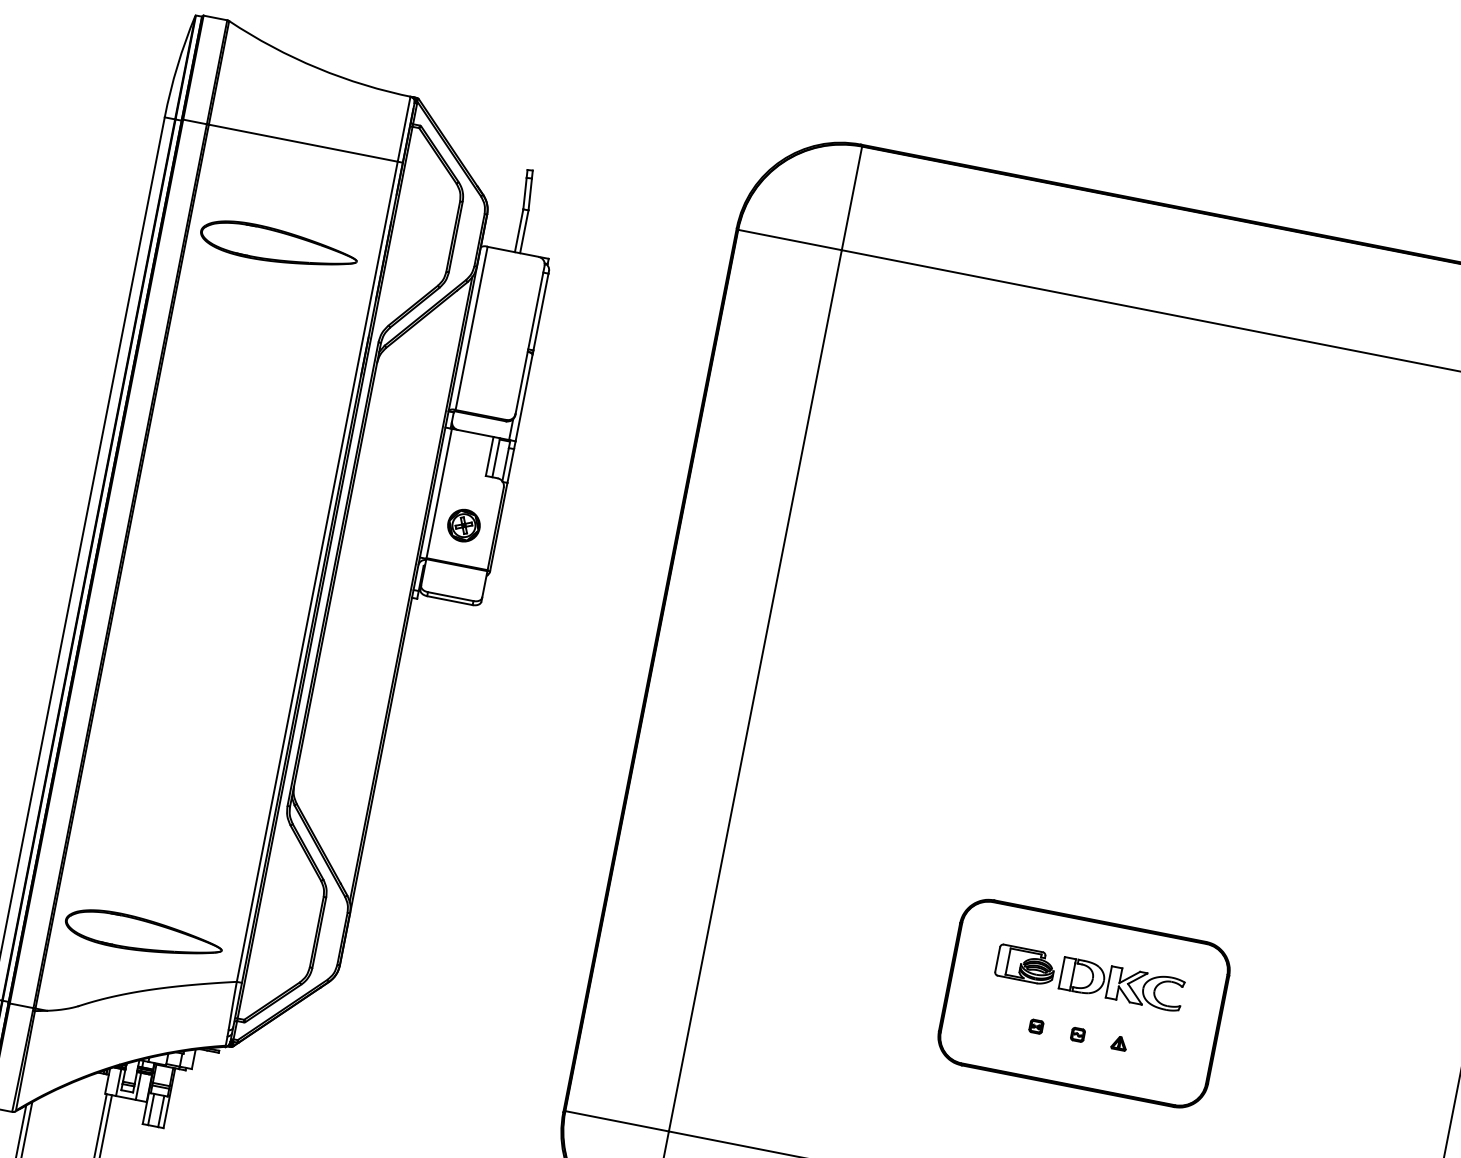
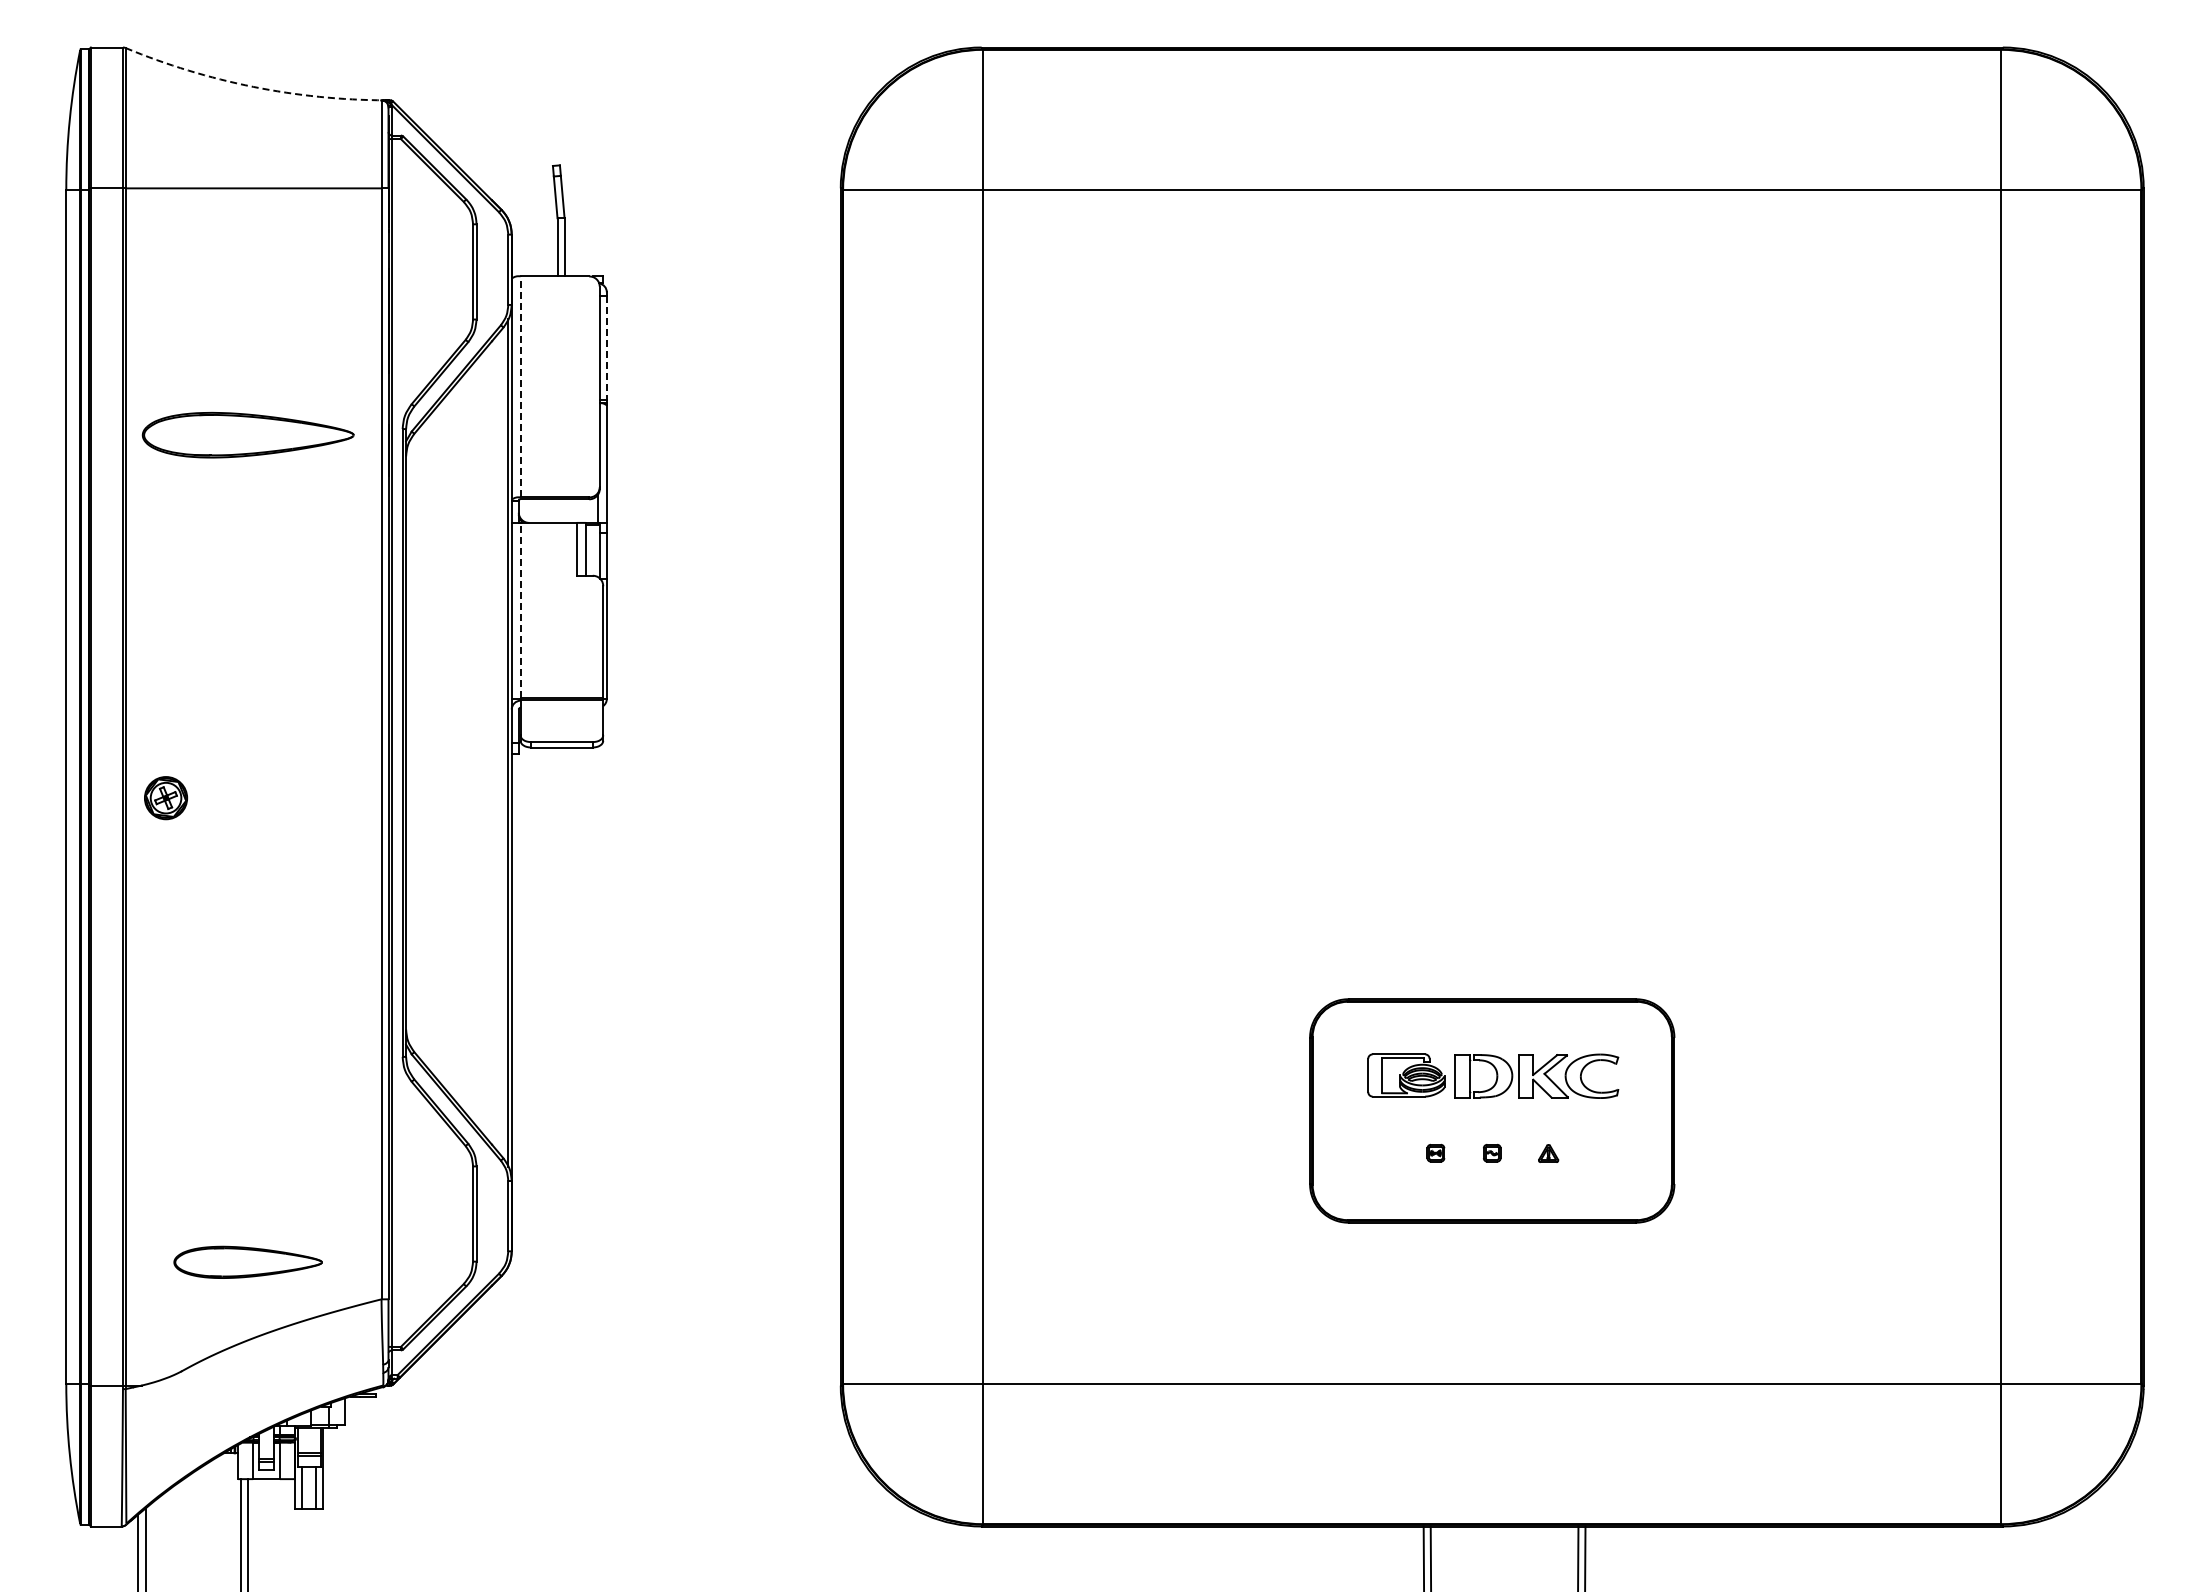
arc: (317, 67) -> (253, 86), solid -> dashed
part: (278, 245) -> (247, 434), moved
line: (540, 311) -> (606, 347), solid -> dashed
line: (471, 328) -> (520, 386), solid -> dashed
line: (439, 493) -> (520, 610), solid -> dashed
part: (464, 525) -> (166, 798), moved
part: (143, 935) -> (247, 1262), size x0.7

